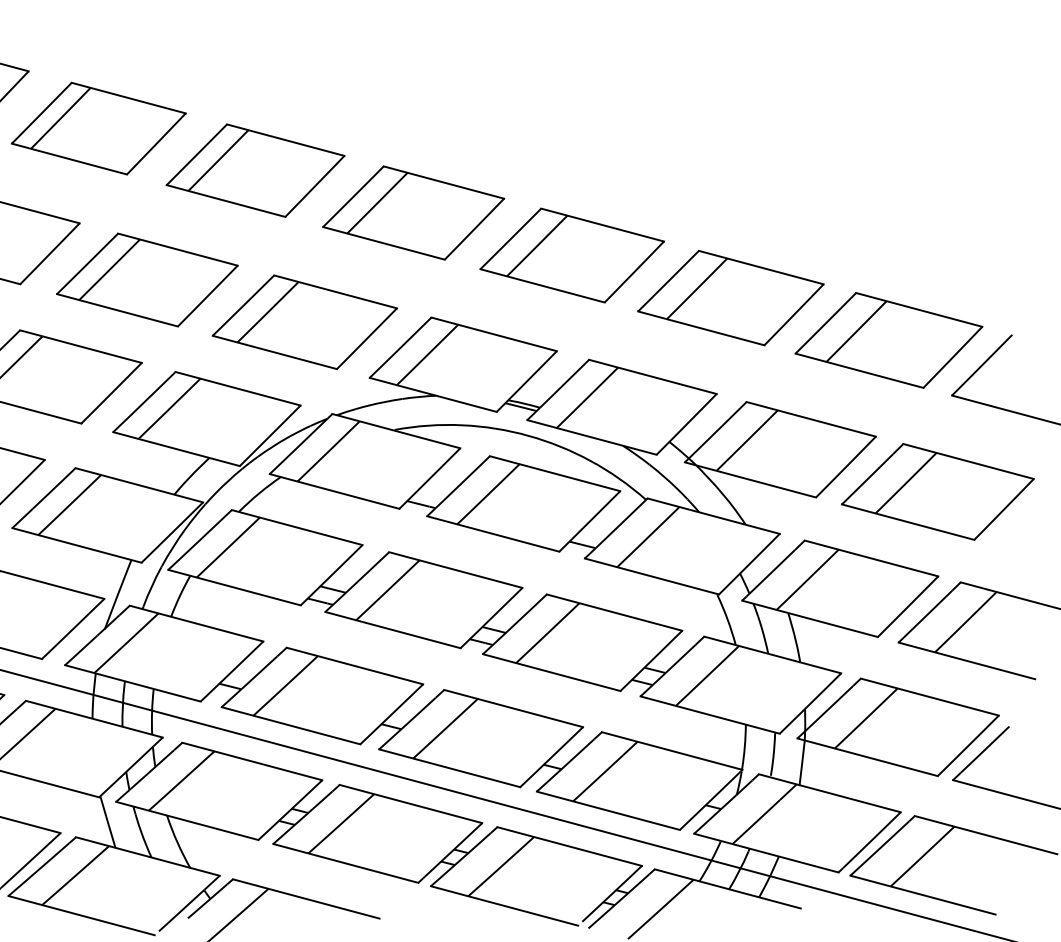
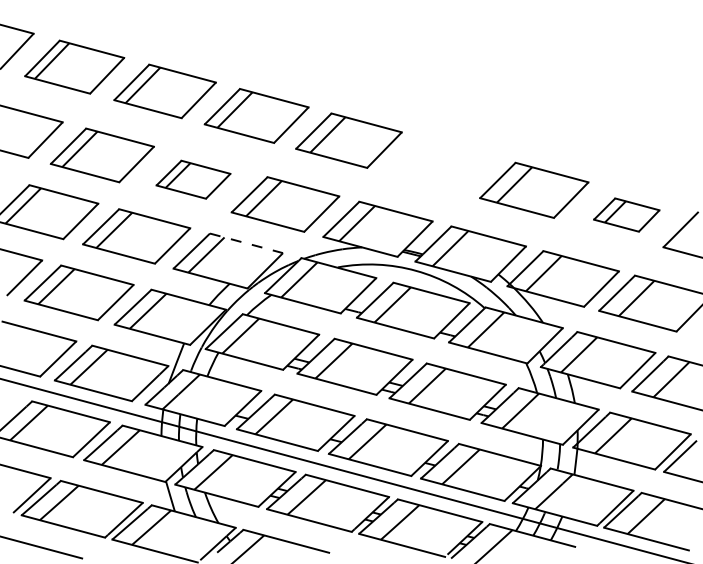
part: (572, 255) -> (441, 165), removed
part: (147, 279) -> (193, 179), size x0.7
part: (888, 339) -> (626, 214), size x0.6
line: (238, 389) -> (246, 243), solid -> dashed

